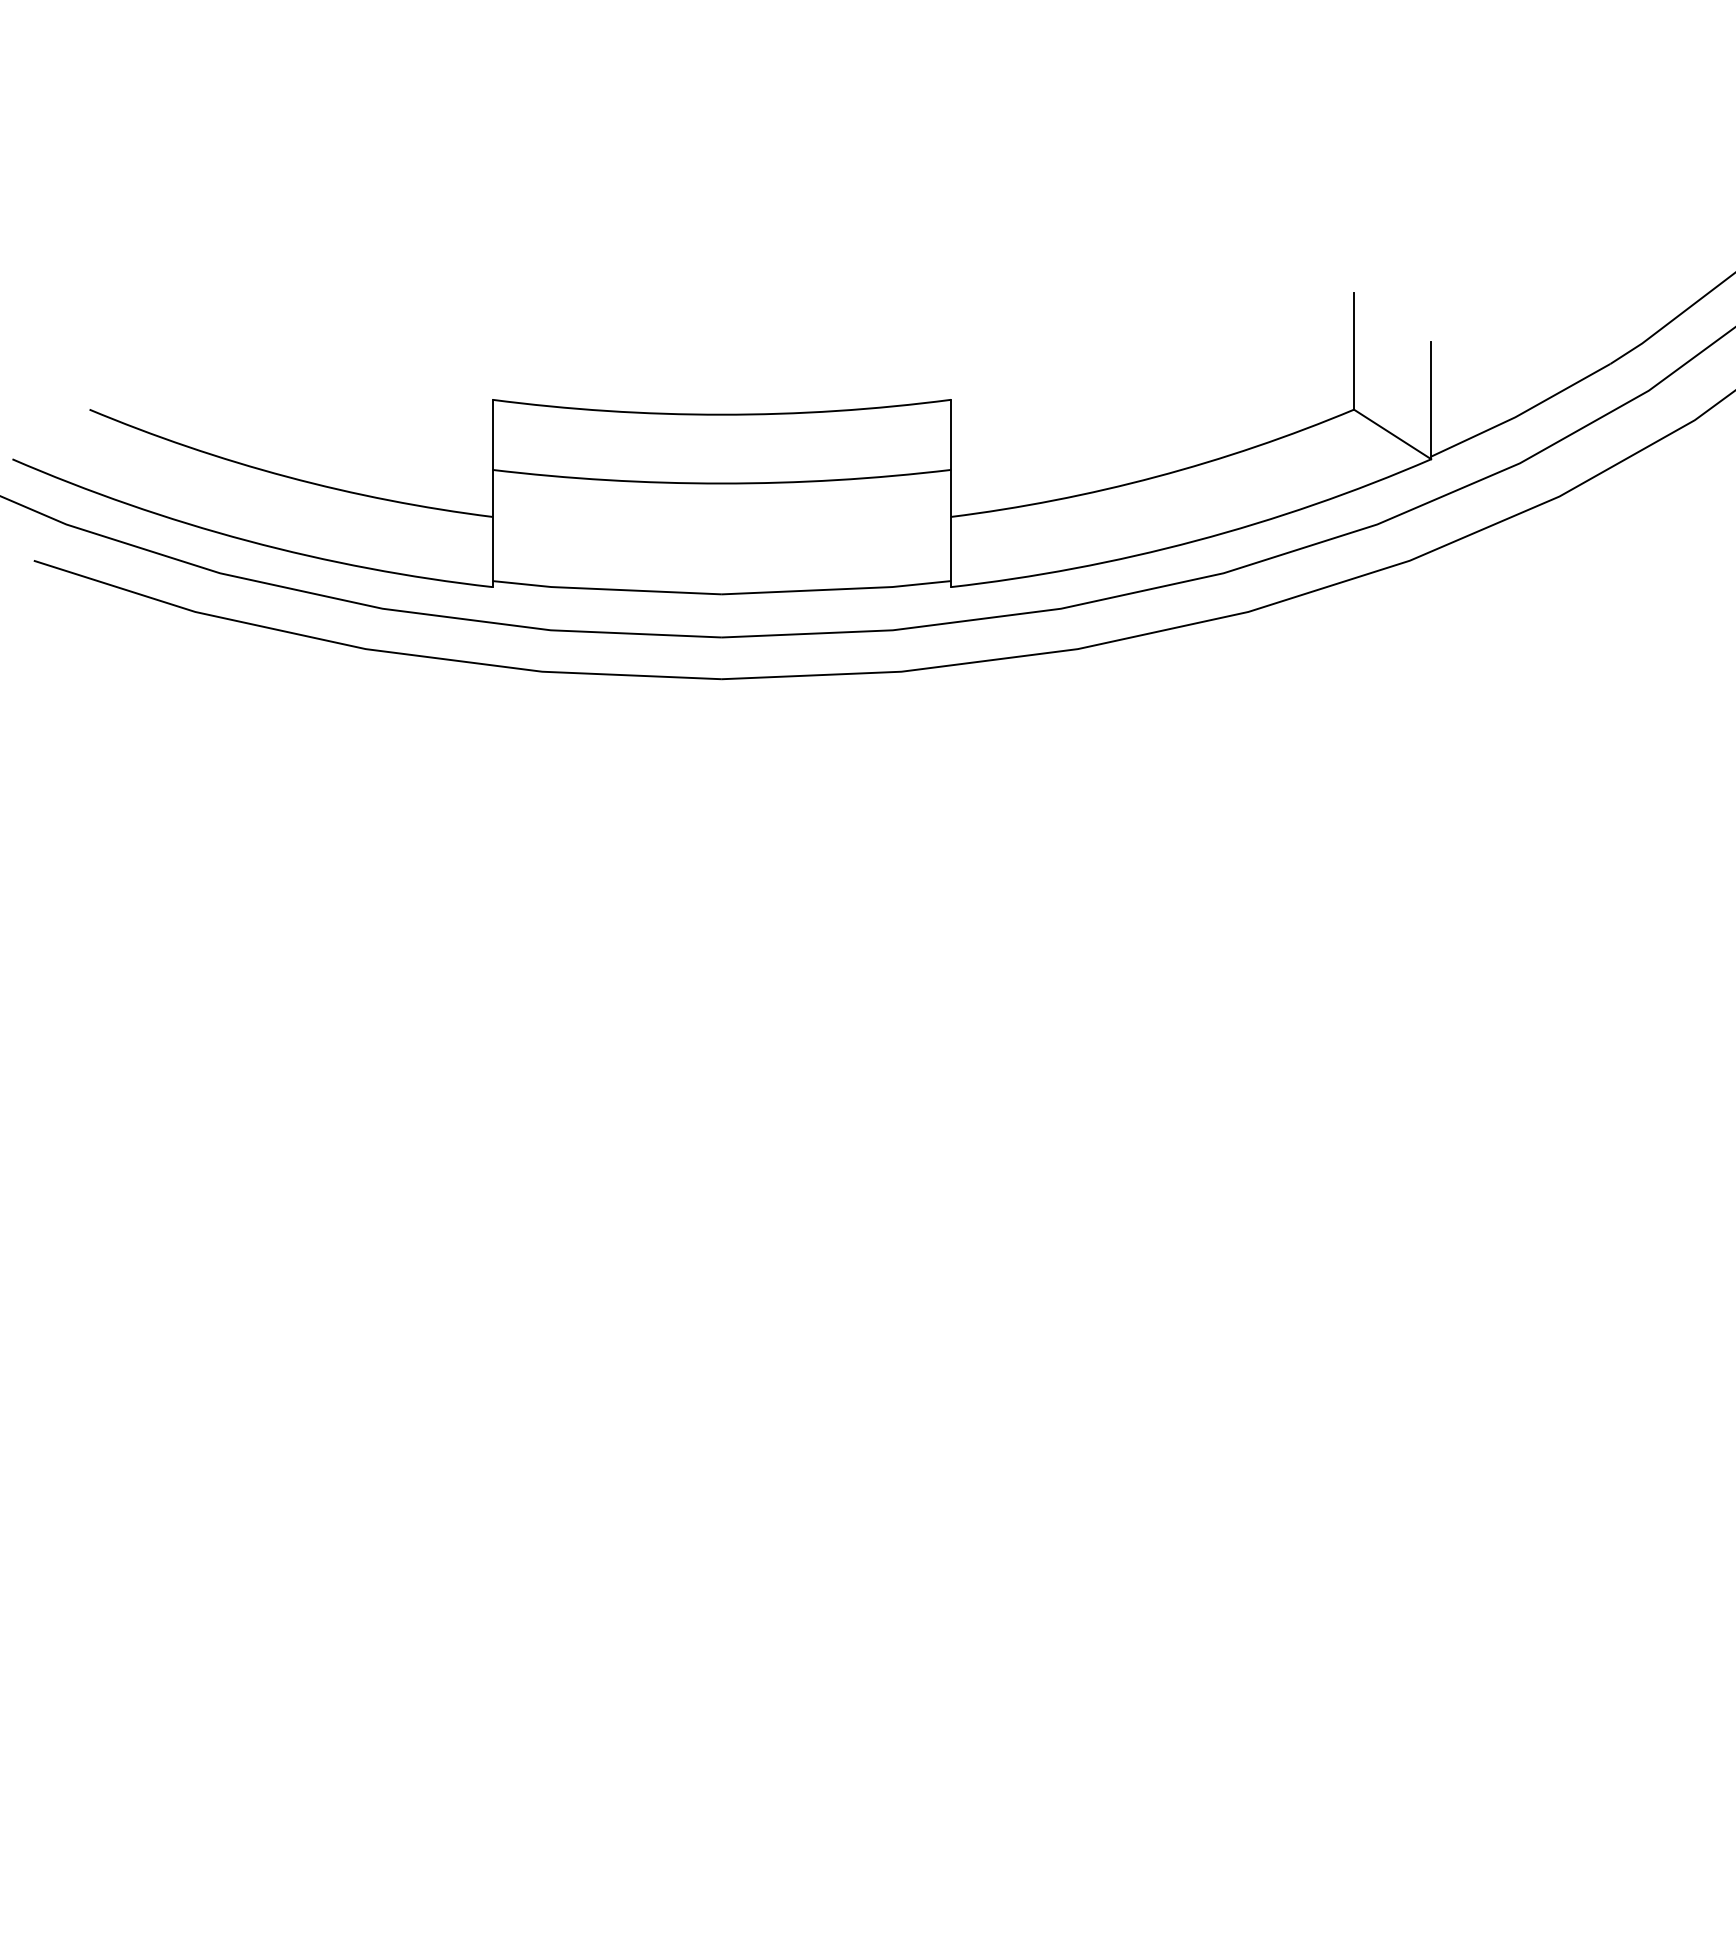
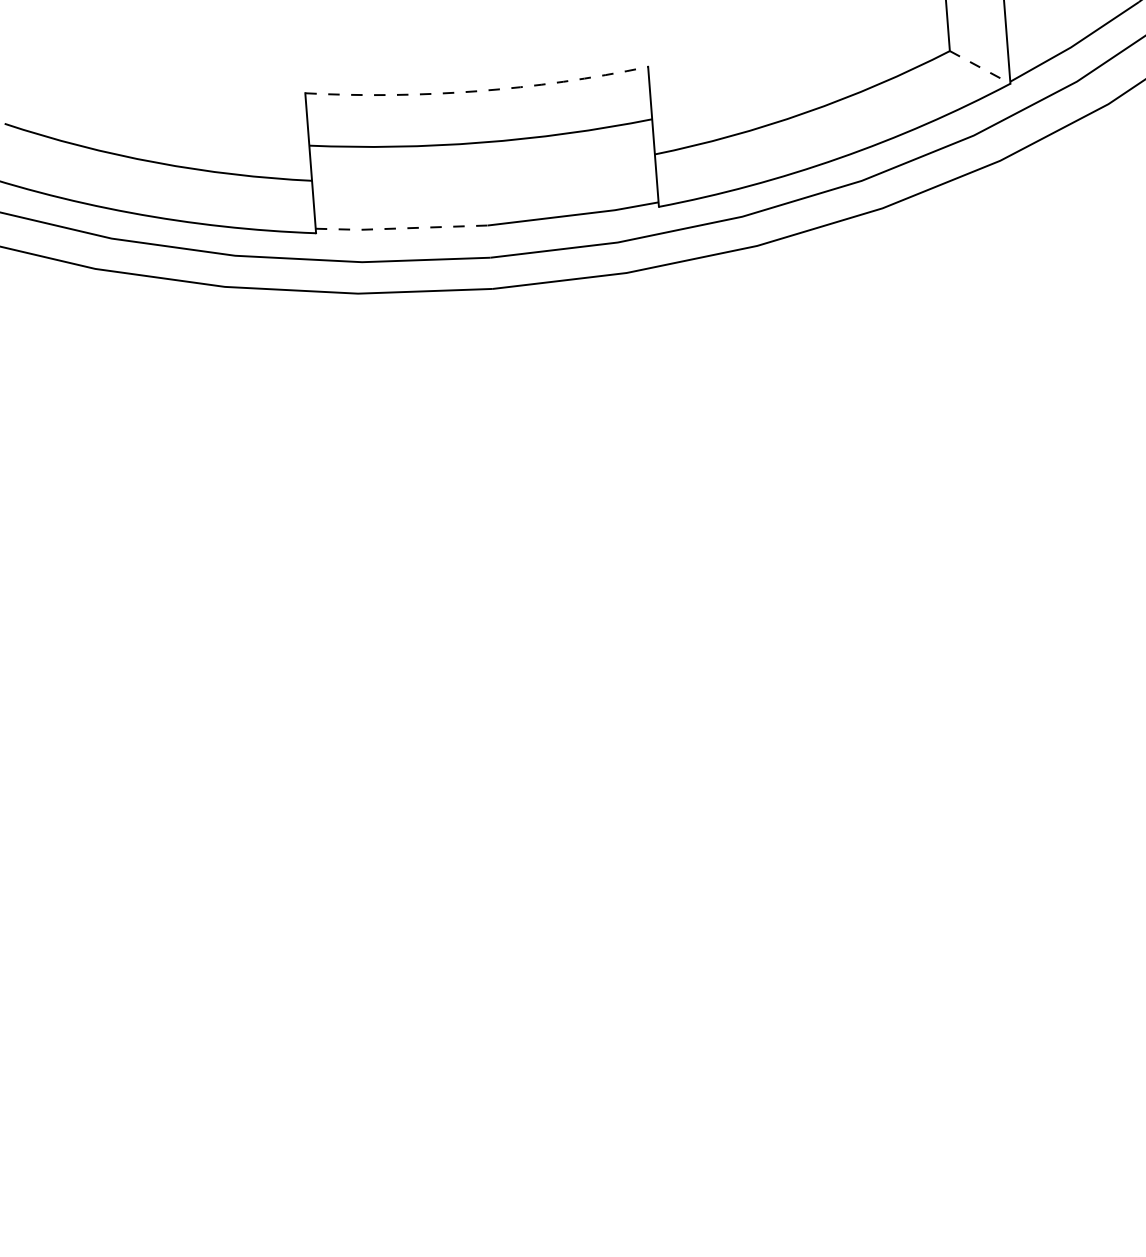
arc: (721, 414) -> (477, 91), solid -> dashed
line: (1392, 434) -> (980, 67), solid -> dashed
line: (606, 589) -> (401, 228), solid -> dashed

